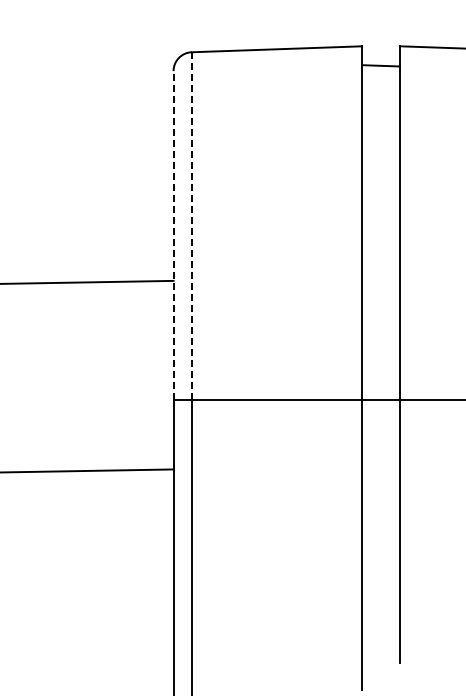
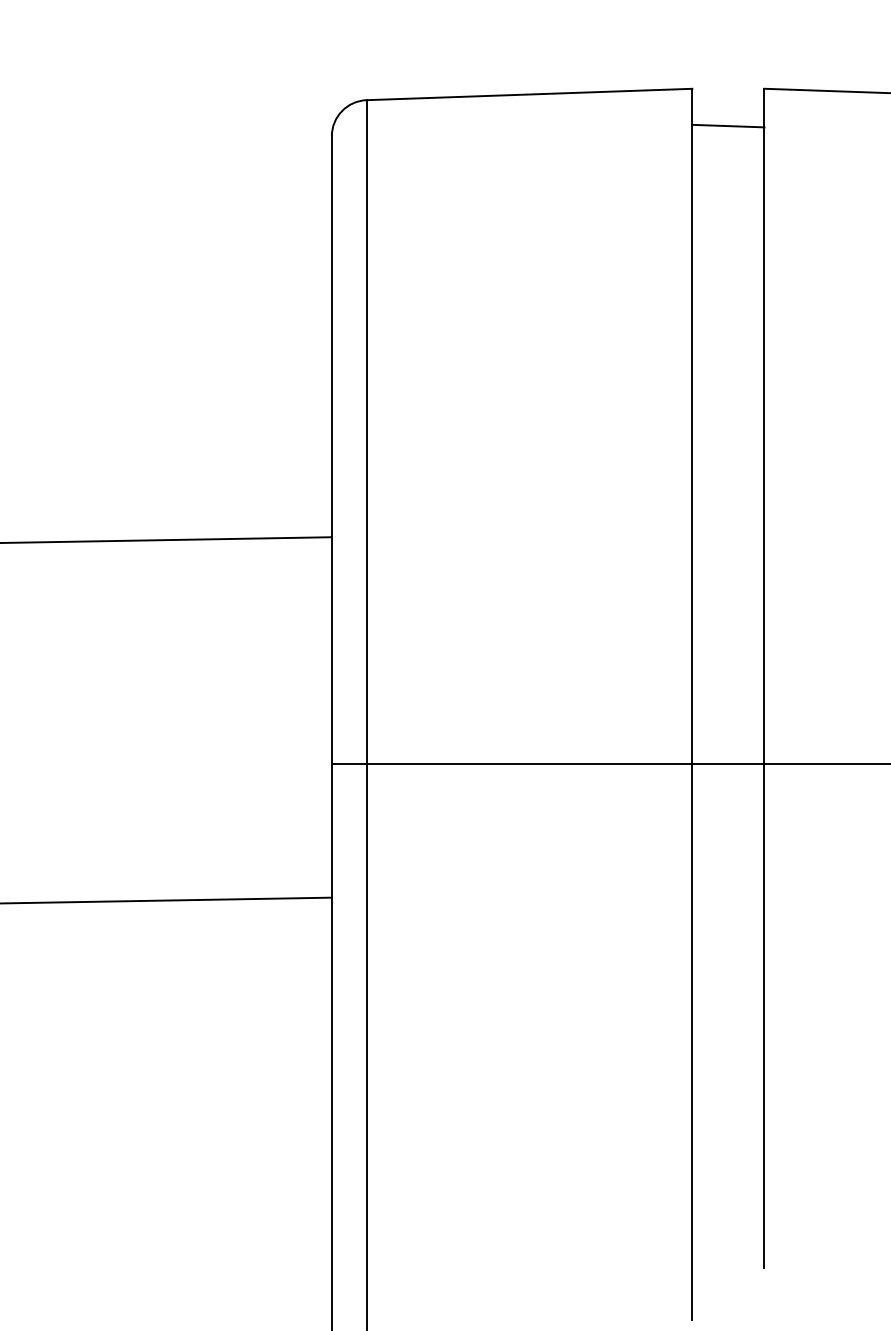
line: (191, 225) -> (366, 431), dashed -> solid
line: (173, 234) -> (331, 448), dashed -> solid

